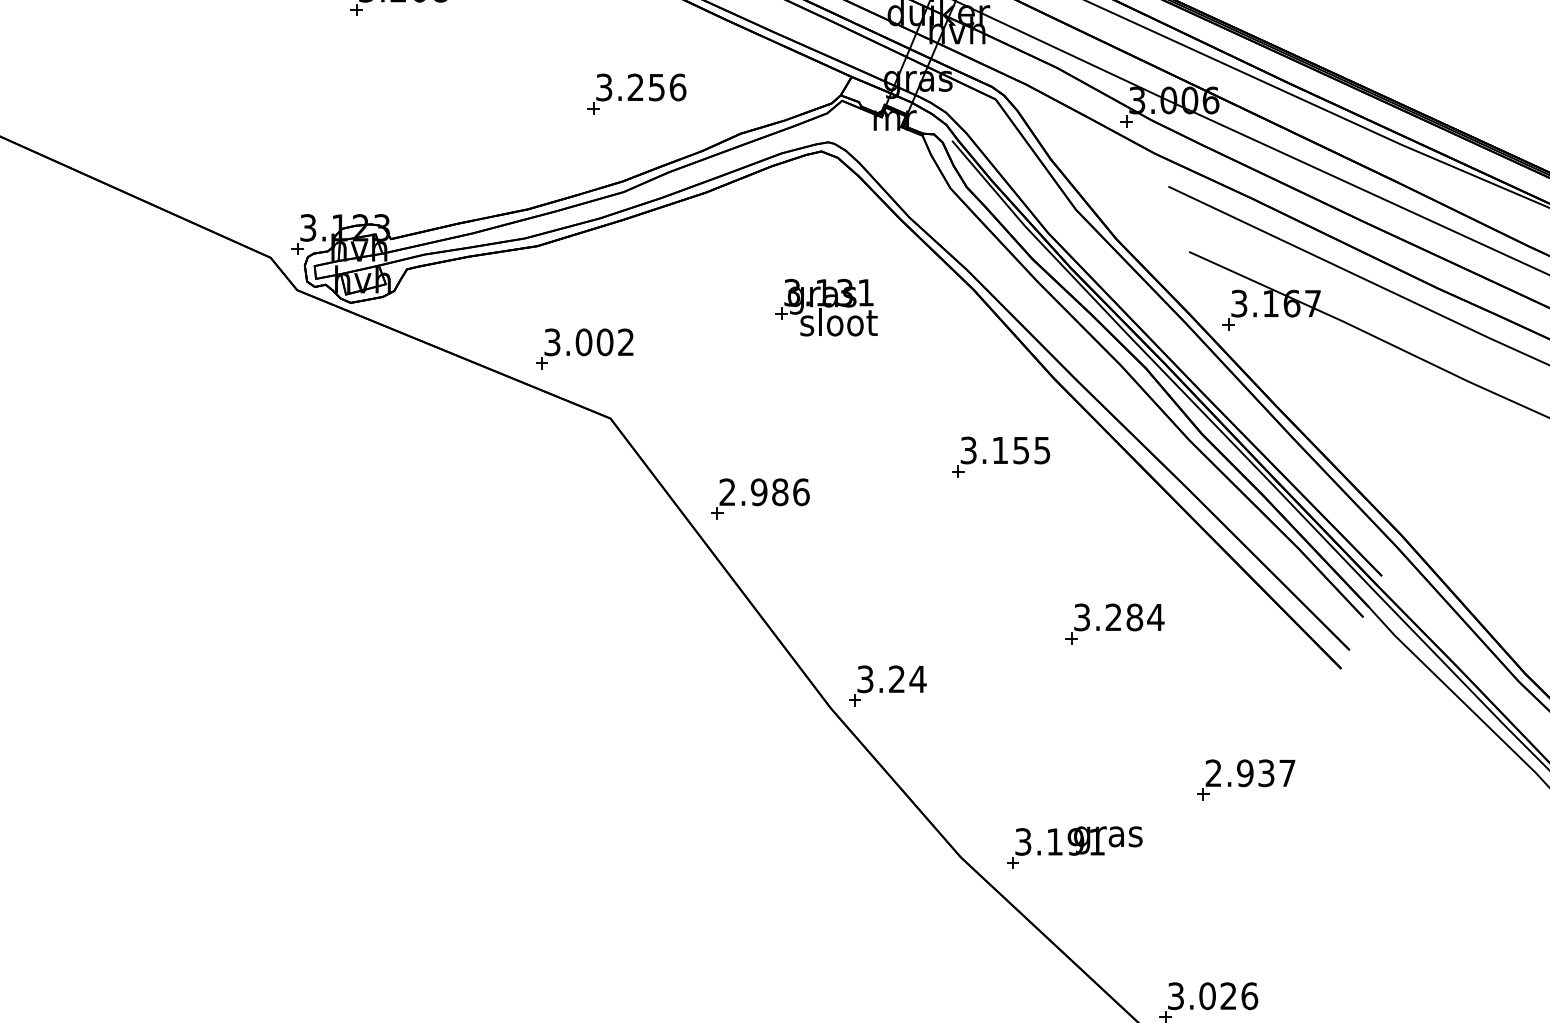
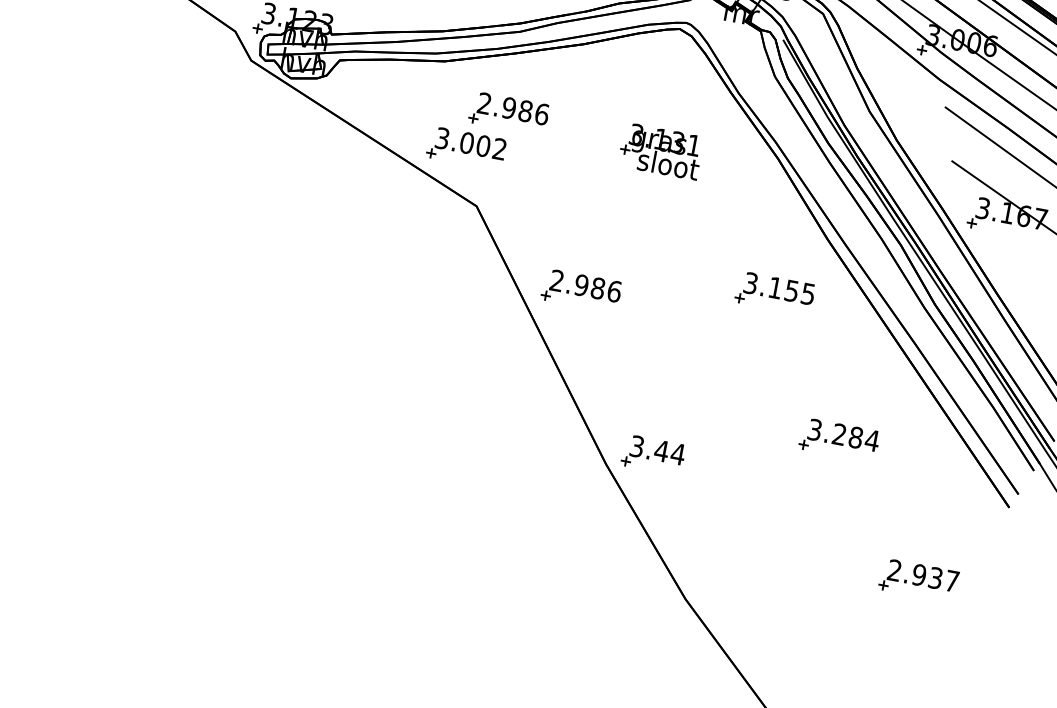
part: (629, 295) -> (509, 113), added
text: (896, 678) -> (661, 450), 3.24 -> 3.44
part: (1074, 847) -> (775, 608), removed

